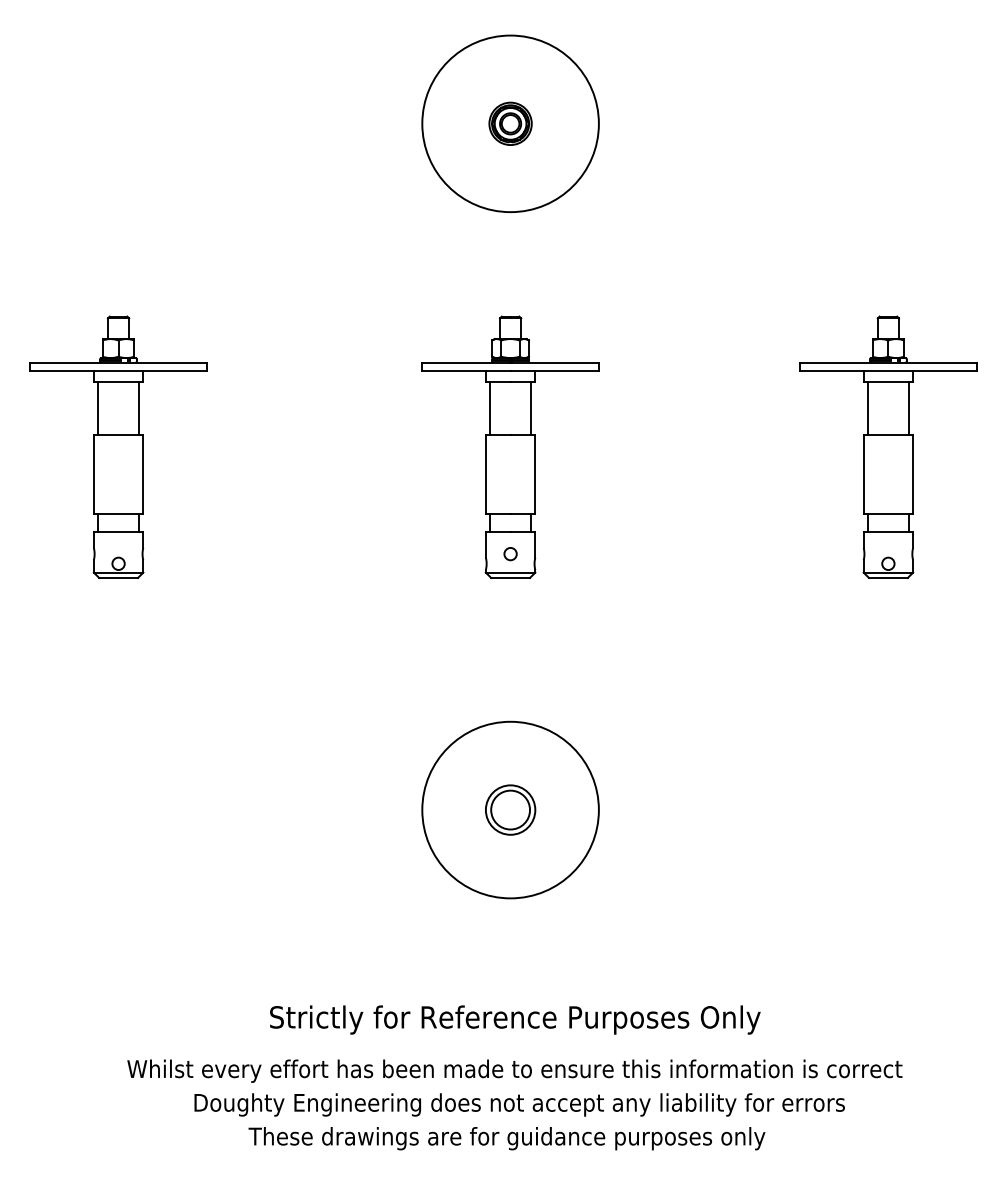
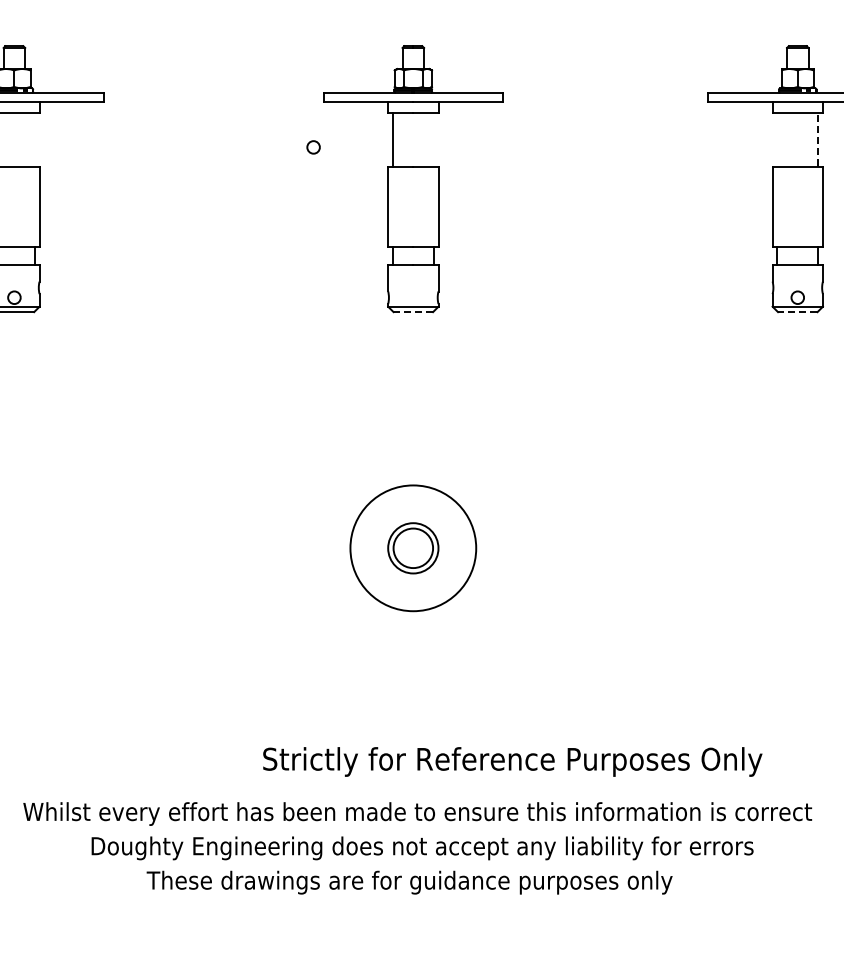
line: (138, 407) -> (34, 138), removed
line: (530, 407) -> (433, 138), removed
line: (868, 407) -> (777, 138), removed
line: (908, 407) -> (818, 138), solid -> dashed
circle: (510, 554) -> (313, 147), moved
line: (510, 577) -> (413, 311), solid -> dashed
line: (887, 577) -> (796, 311), solid -> dashed
circle: (510, 809) -> (413, 547), size x0.7
text: (515, 1019) -> (512, 761), moved

